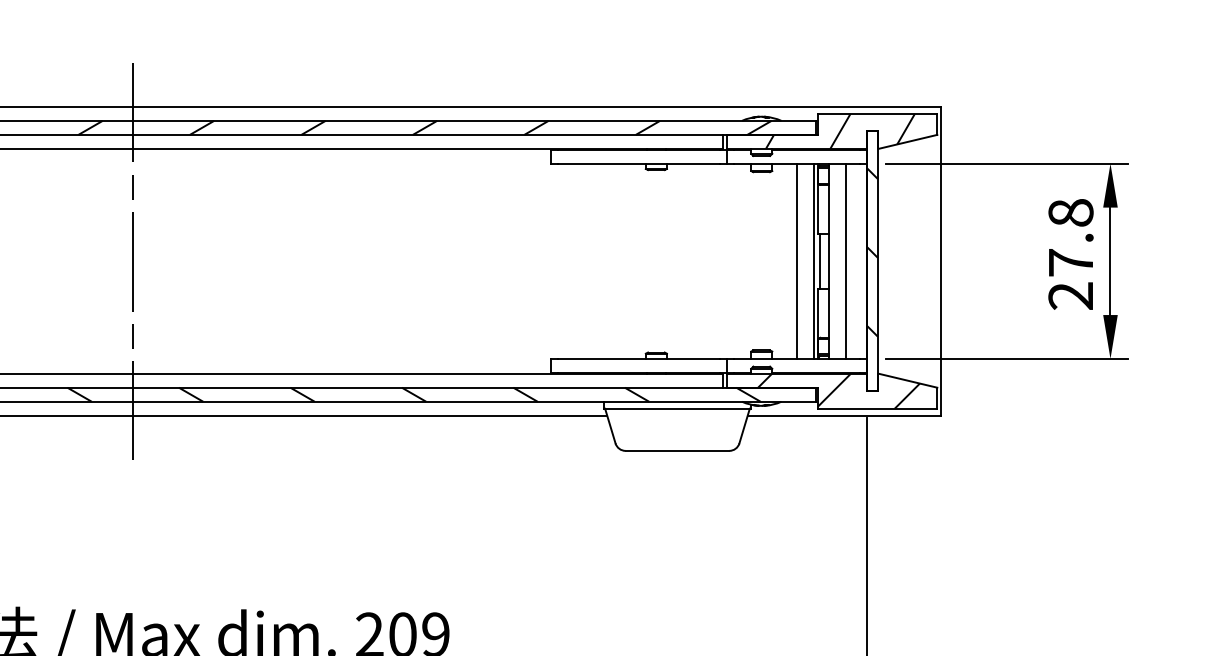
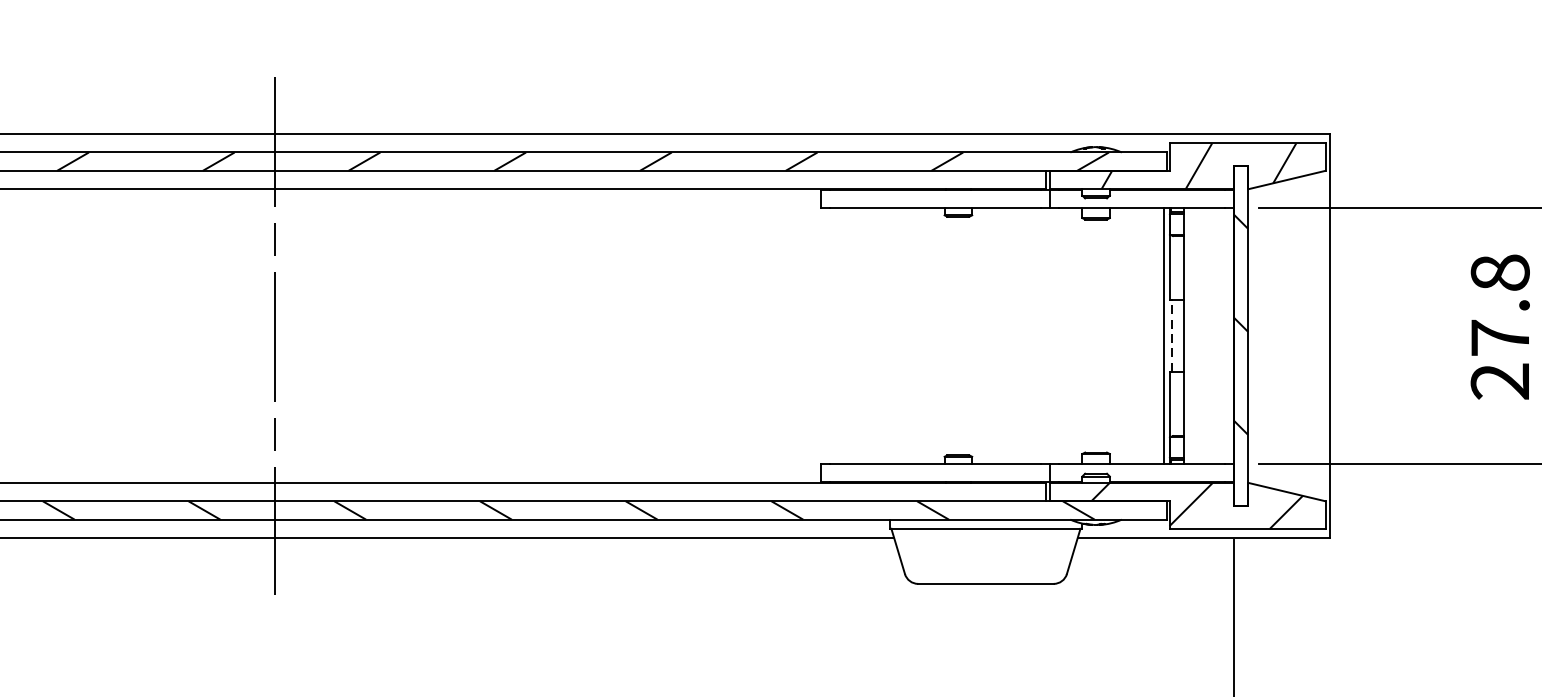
line: (796, 260) -> (1141, 335), removed
line: (819, 260) -> (1171, 335), solid -> dashed
line: (846, 260) -> (1206, 335), removed

